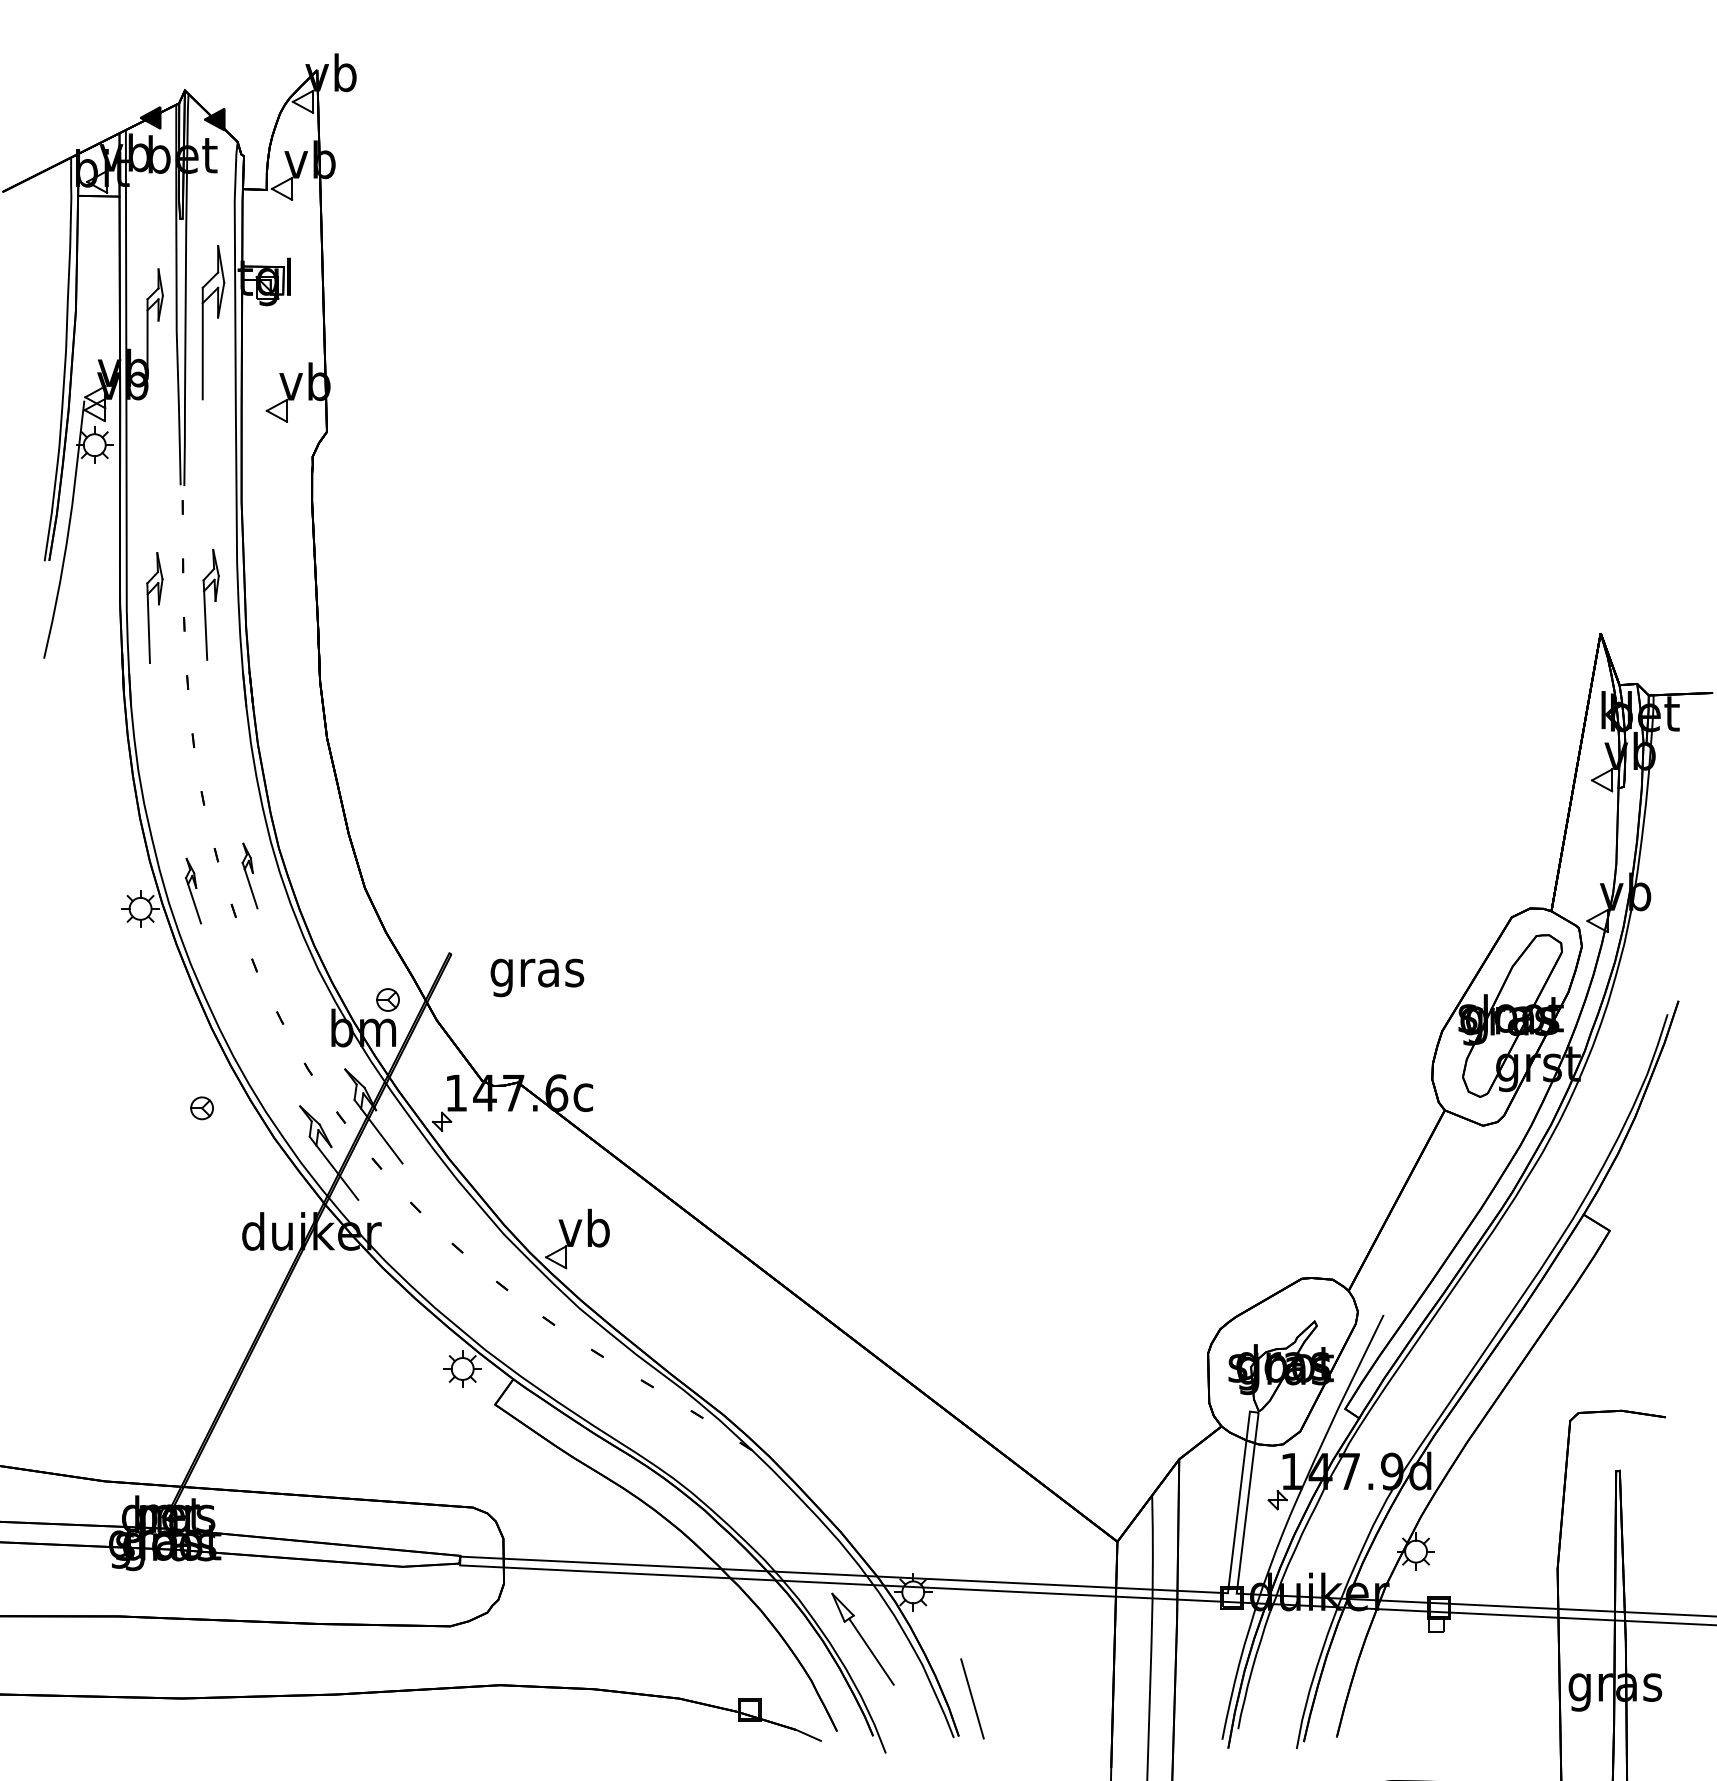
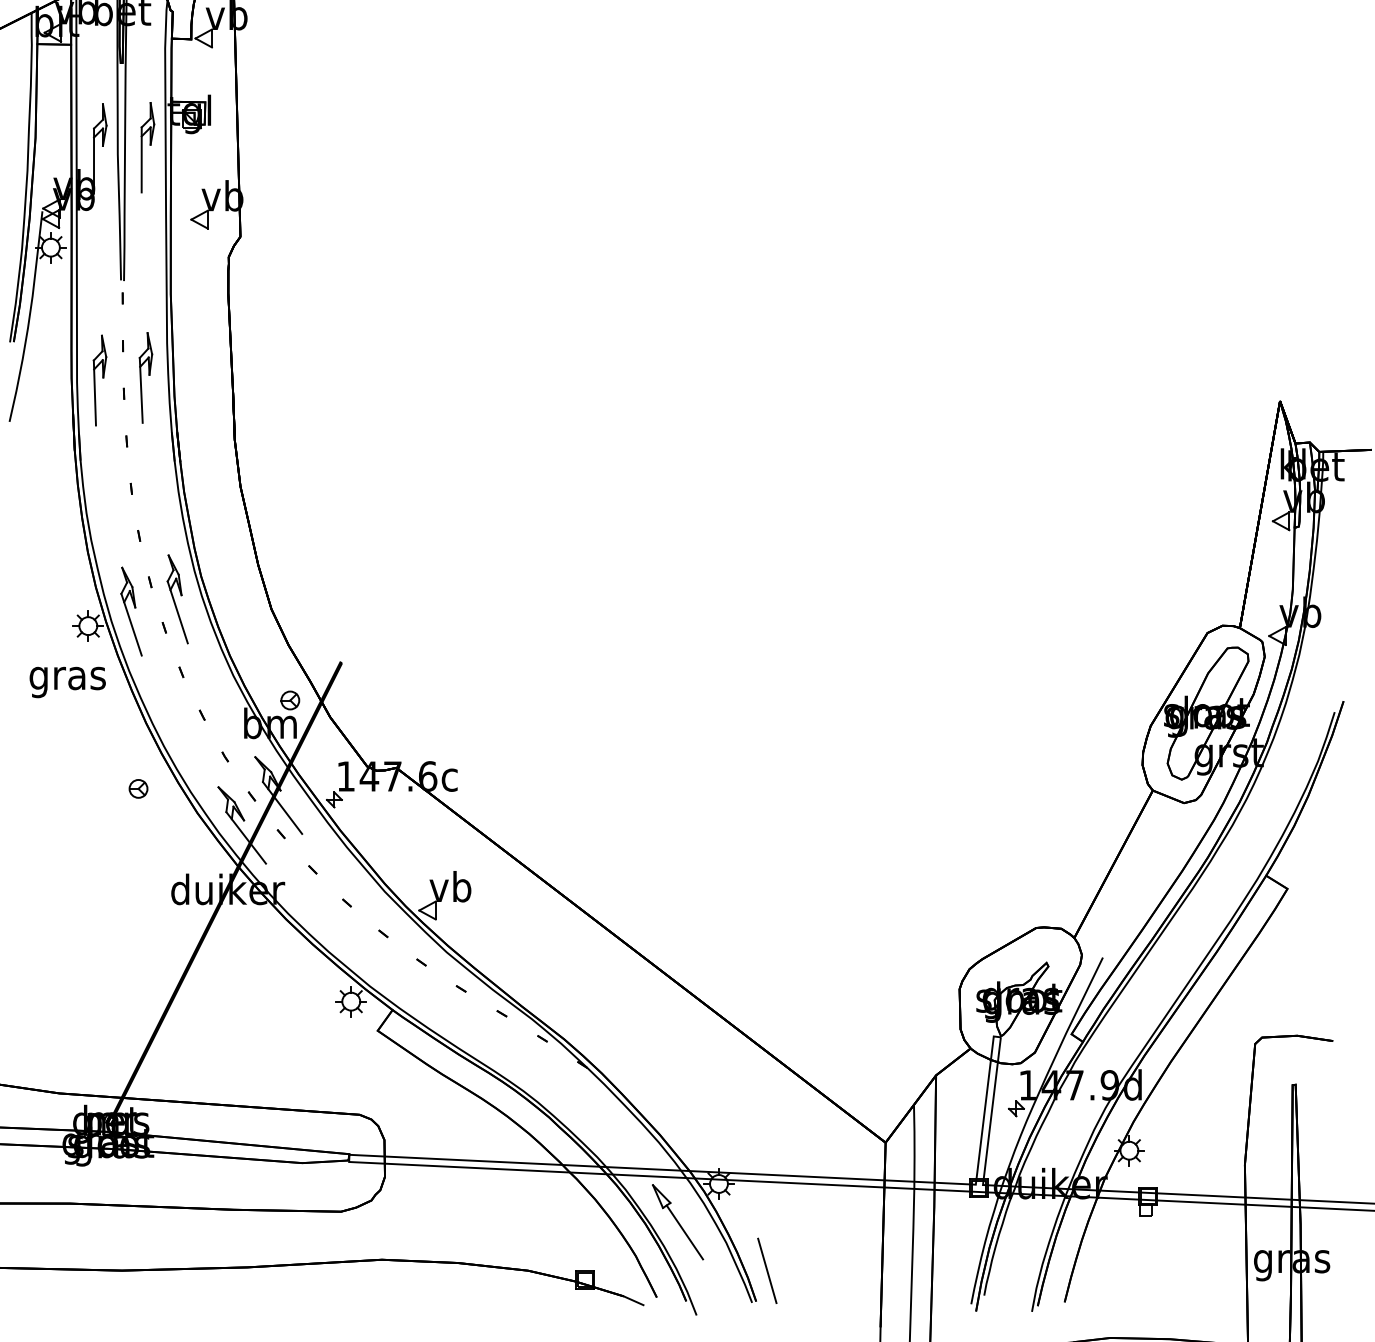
part: (213, 322) -> (147, 147), size x0.71
part: (249, 875) -> (177, 598), size x1.67
part: (193, 890) -> (131, 611), size x1.67
text: (537, 977) -> (67, 682), moved

